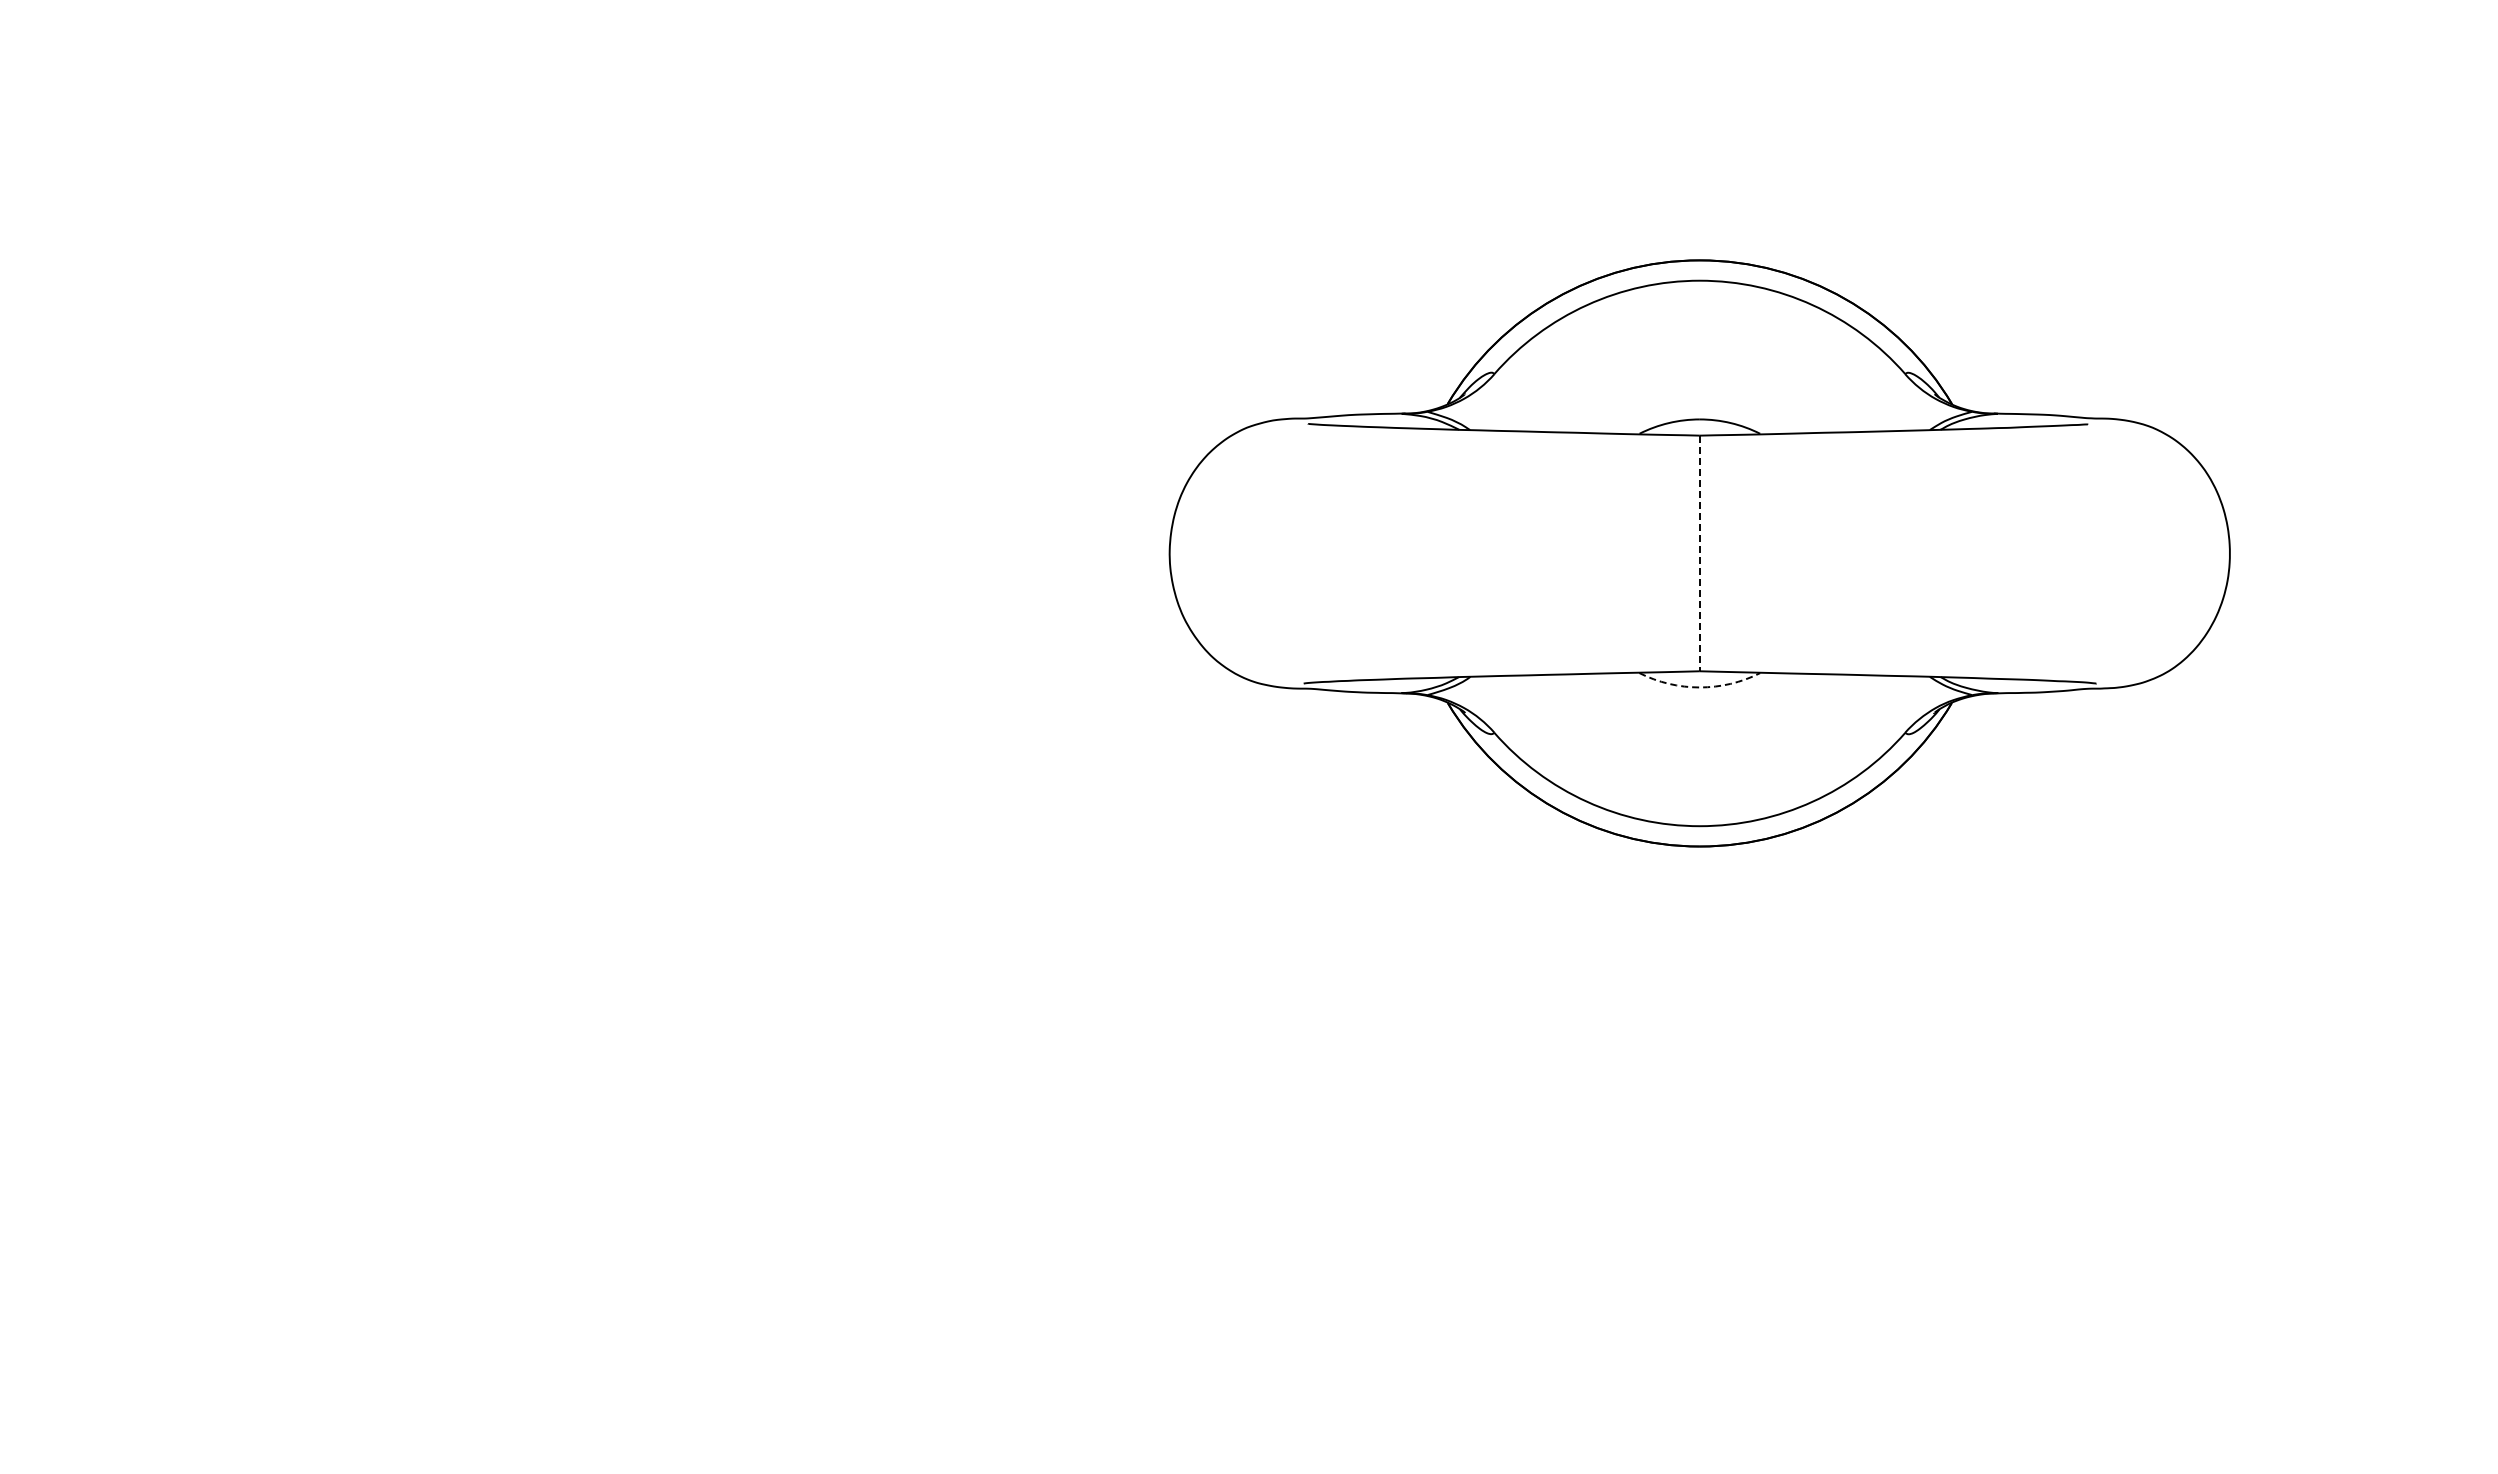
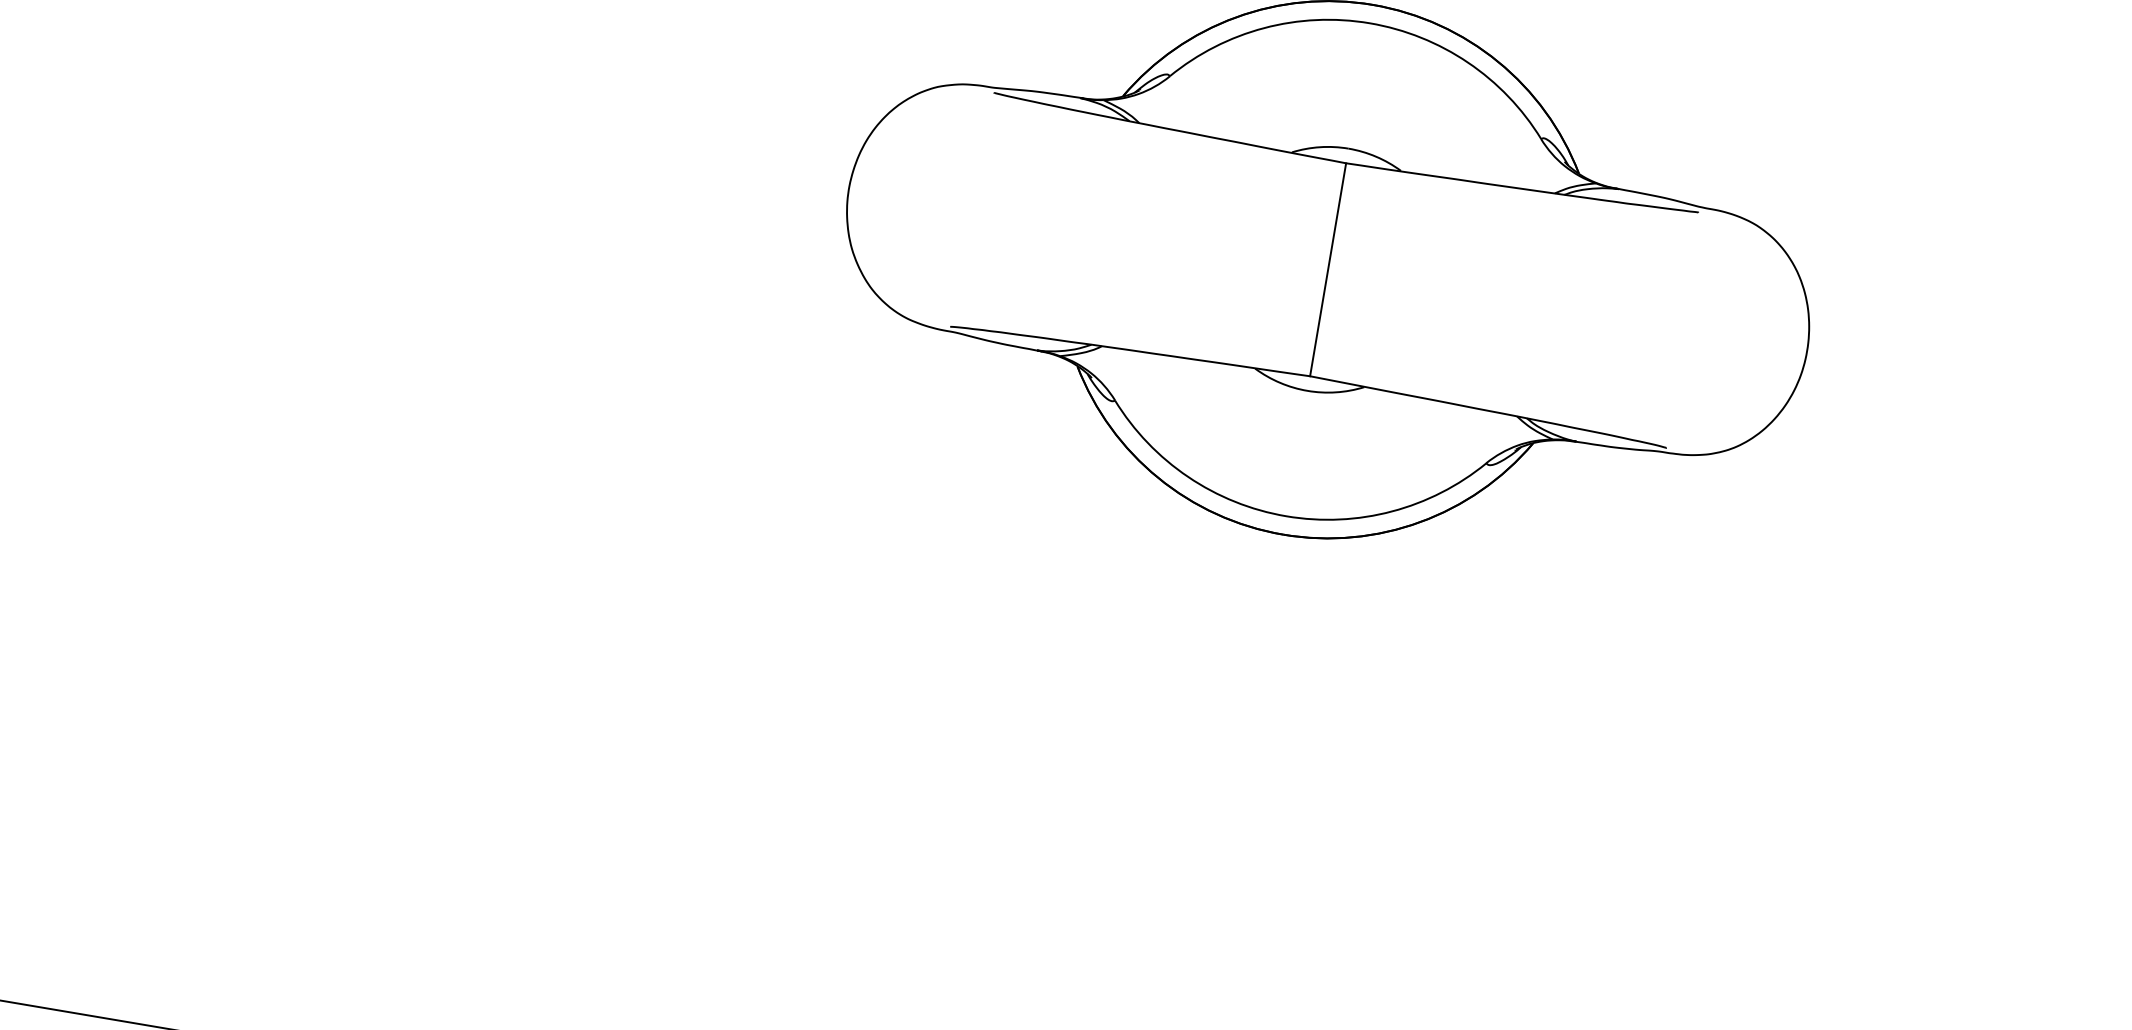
line: (1699, 553) -> (1327, 269), dashed -> solid
arc: (1699, 687) -> (1307, 390), dashed -> solid

